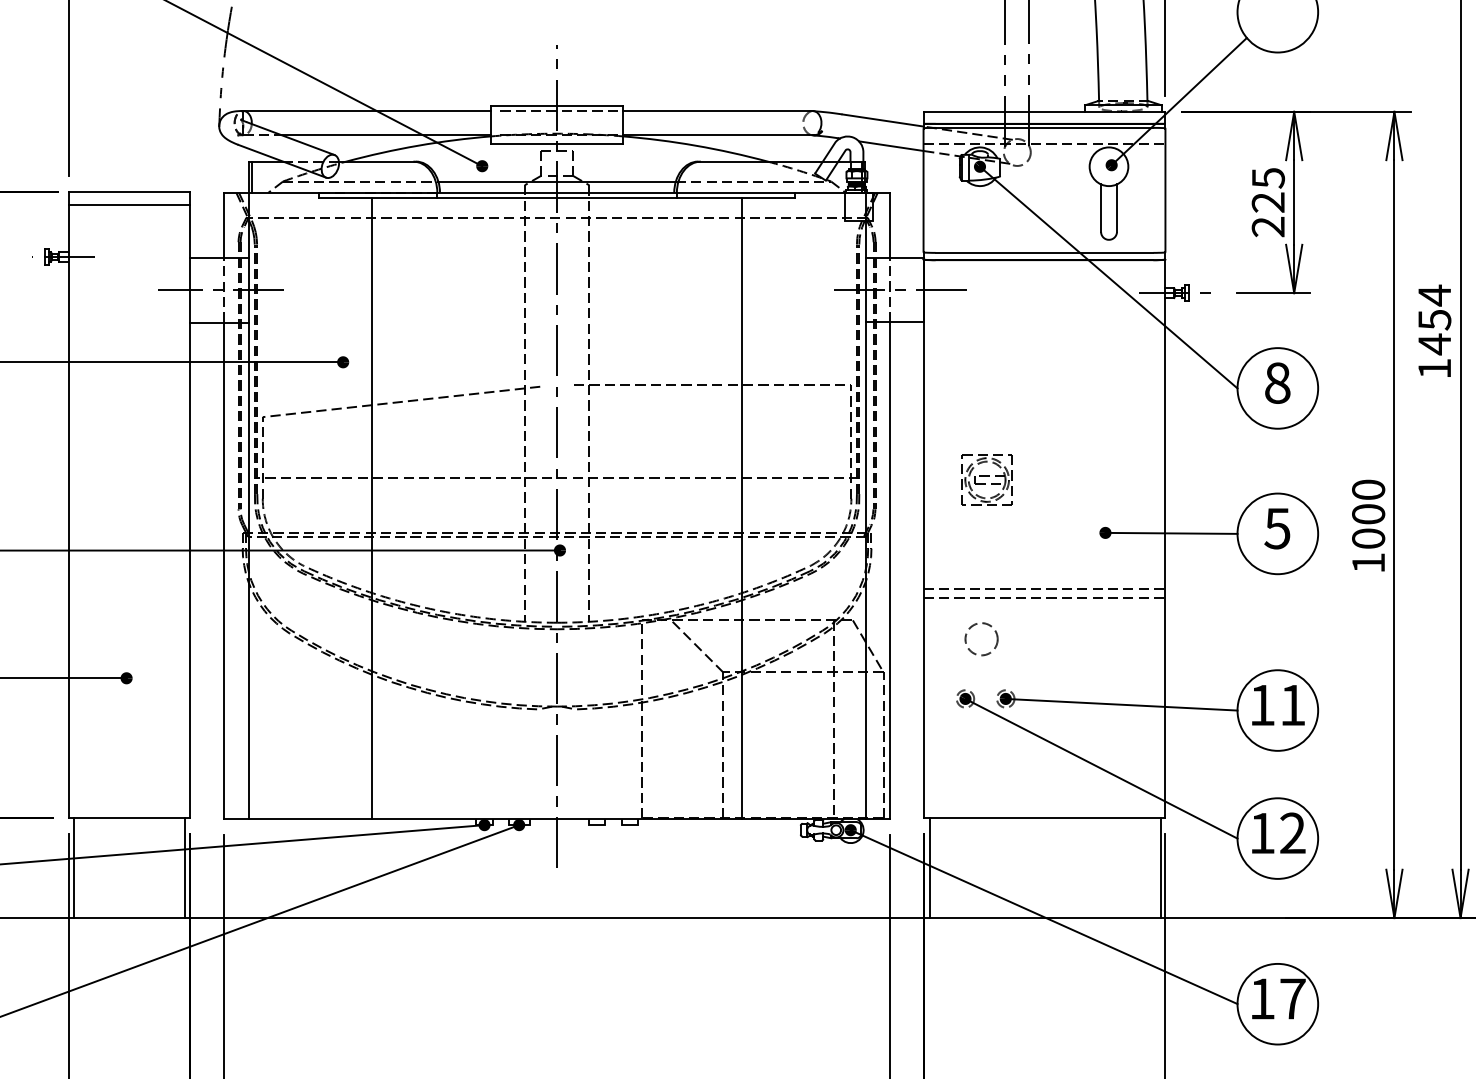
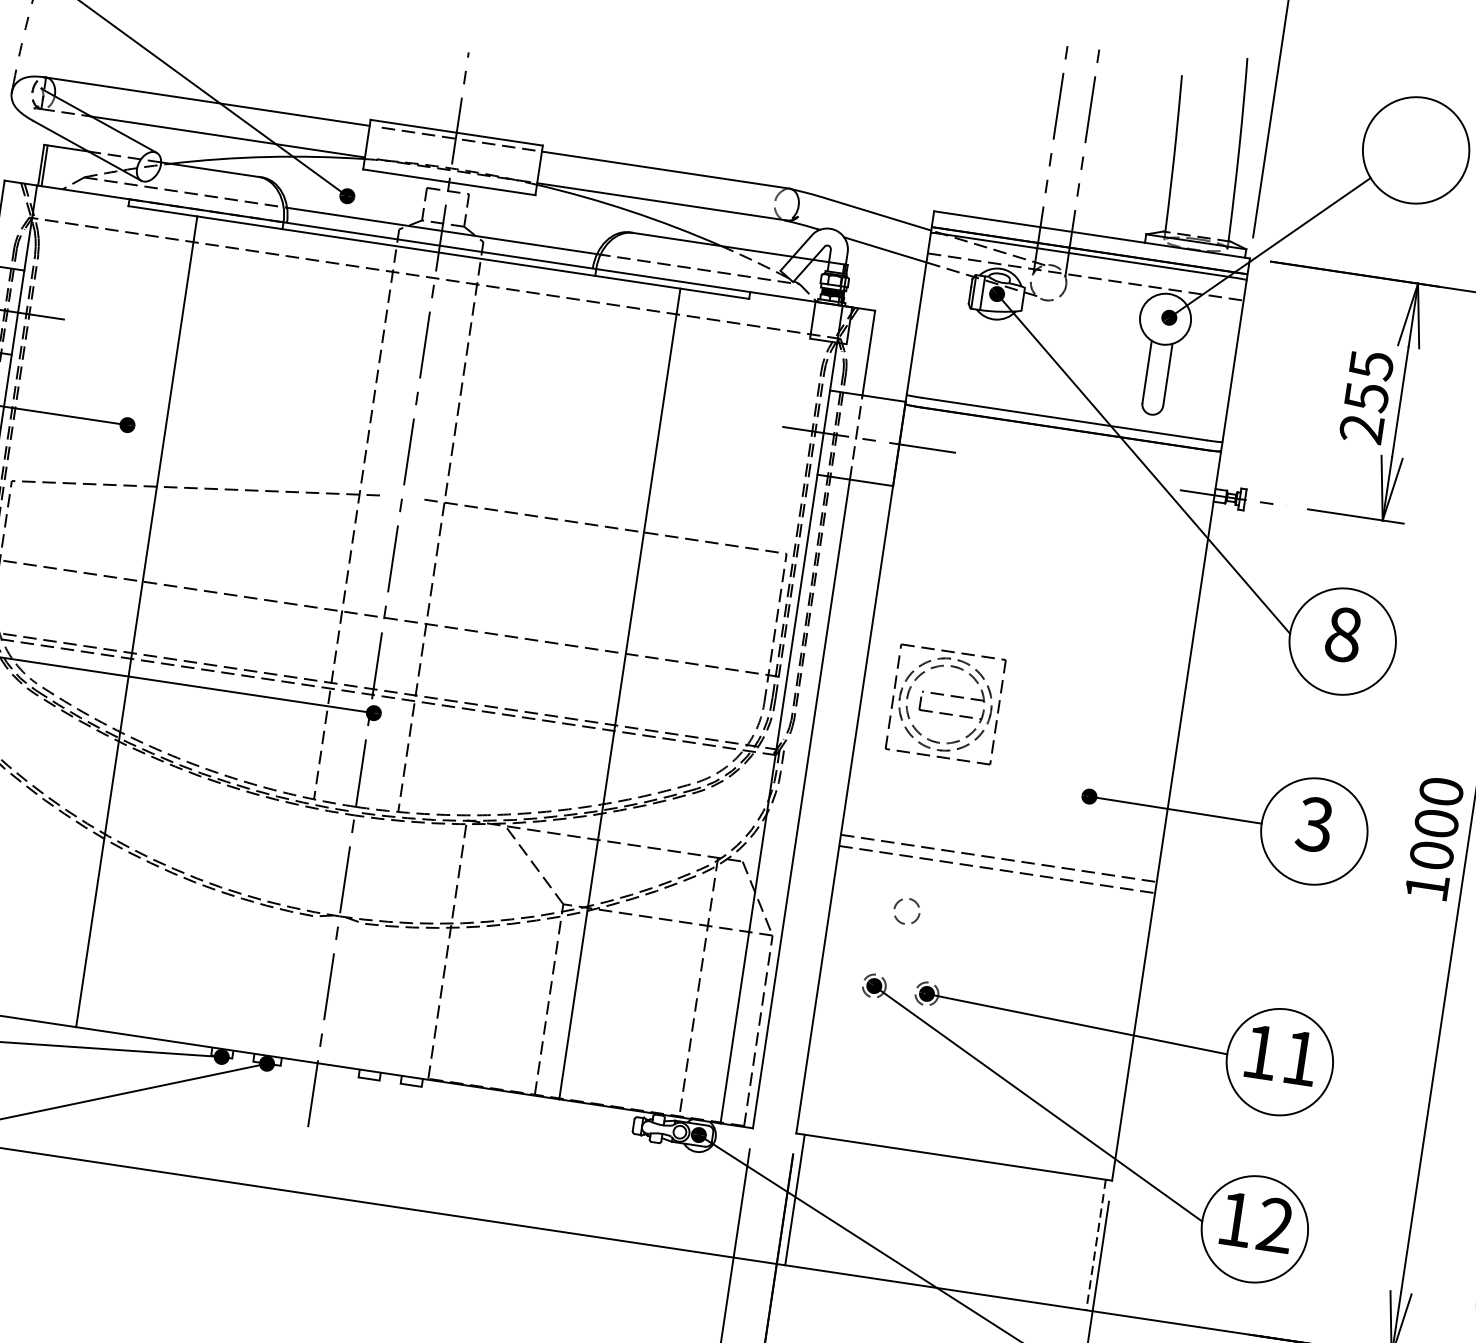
text: (1268, 202) -> (1366, 397), 225 -> 255
part: (986, 479) -> (944, 703), size x1.6
text: (1277, 528) -> (1314, 824), 5 -> 3
circle: (981, 639) -> (906, 911), size x0.6
line: (1160, 868) -> (1095, 1245), solid -> dashed

